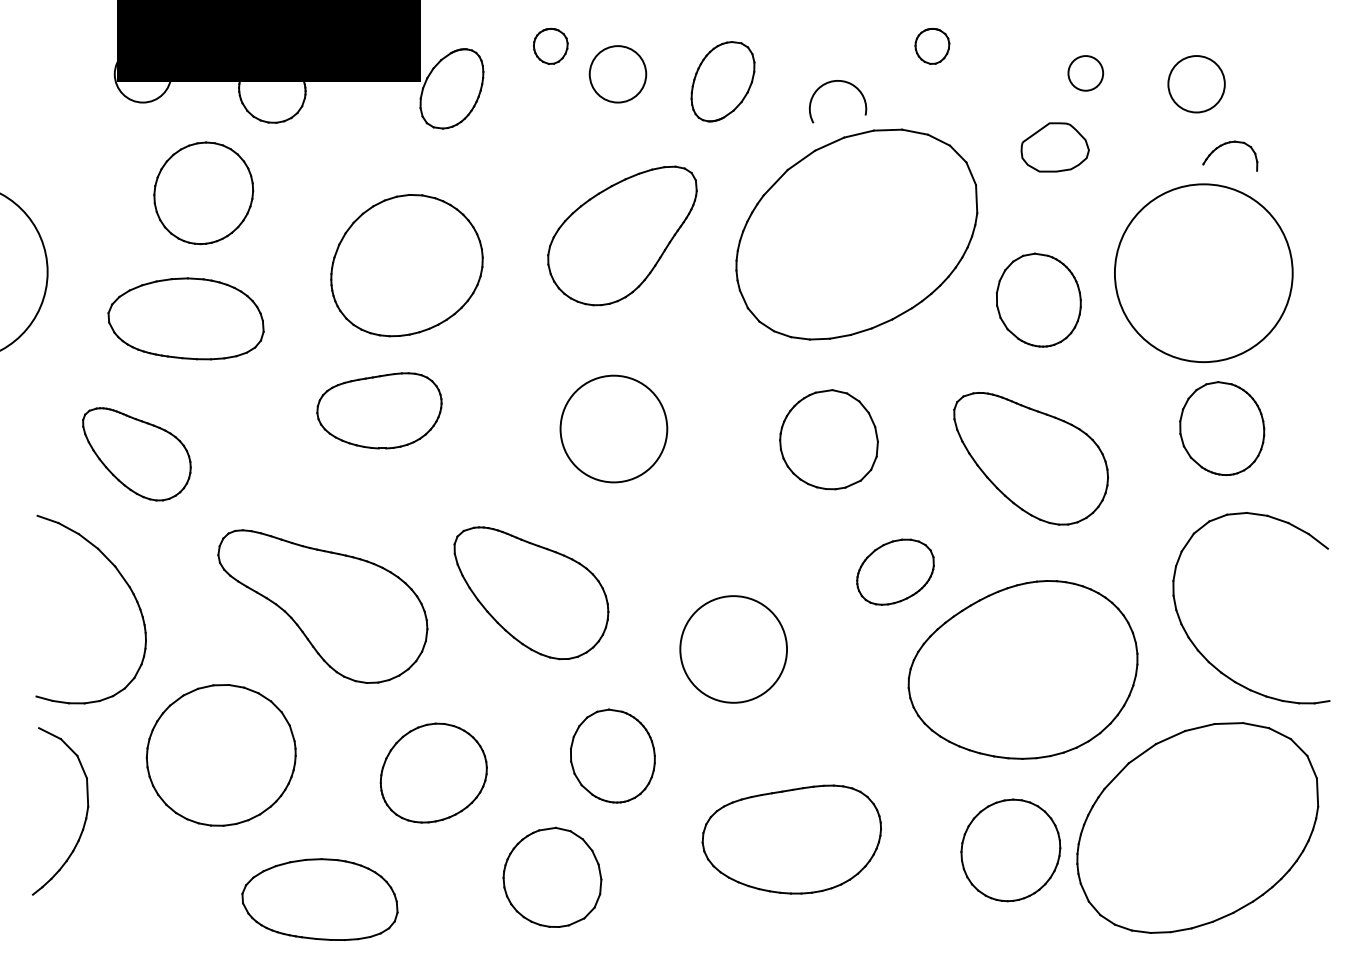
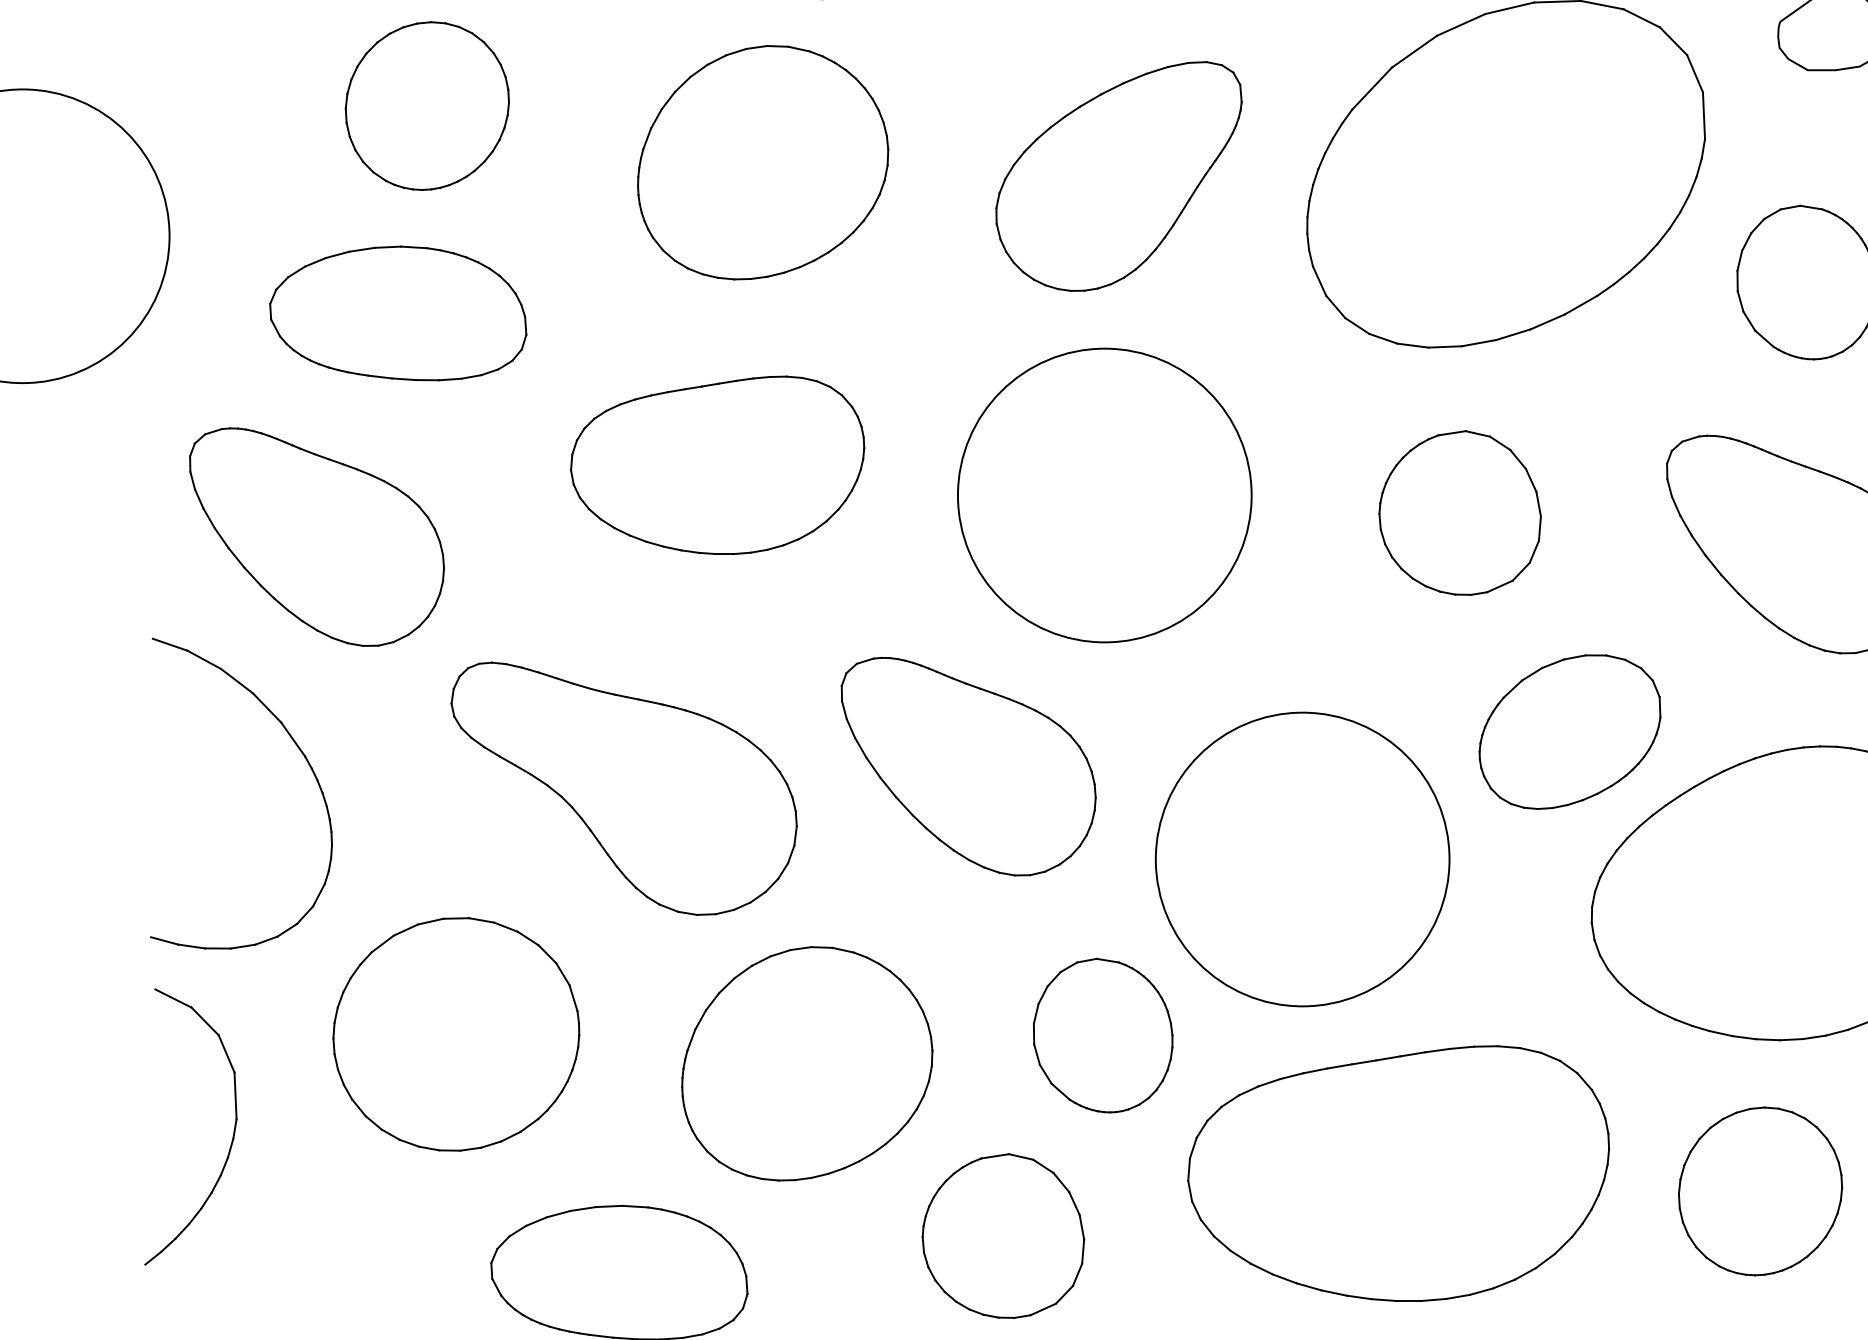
part: (406, 265) -> (762, 162), moved
part: (379, 410) -> (717, 464), size x1.43
circle: (613, 428) -> (1104, 494), size x1.67
part: (136, 454) -> (316, 537), size x1.43
part: (895, 571) -> (1569, 730), size x1.43
circle: (733, 649) -> (1302, 859), size x1.67
part: (433, 772) -> (806, 1062), size x1.43
part: (791, 839) -> (1398, 1173), size x1.43

